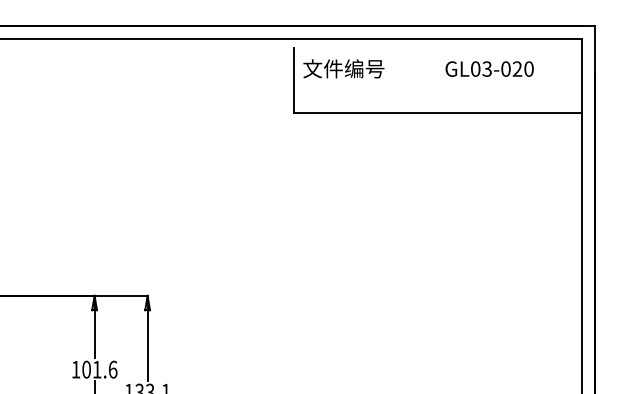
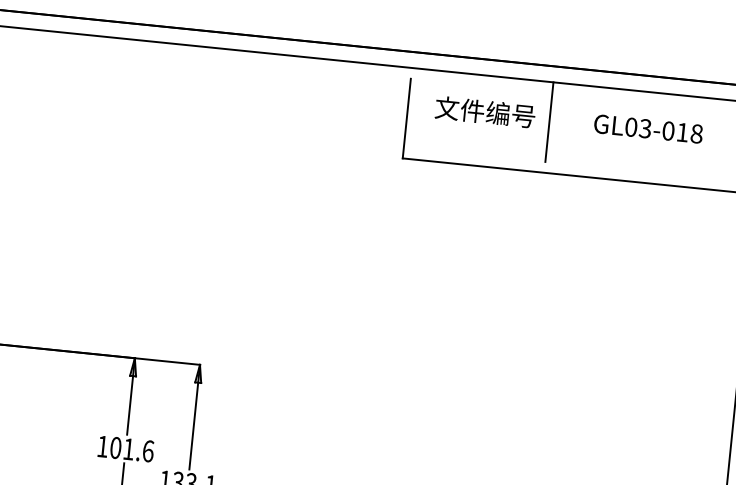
text: (343, 68) -> (484, 111), moved
text: (522, 68) -> (688, 132), GL03-020 -> GL03-018
line: (409, 71) -> (549, 121), added

